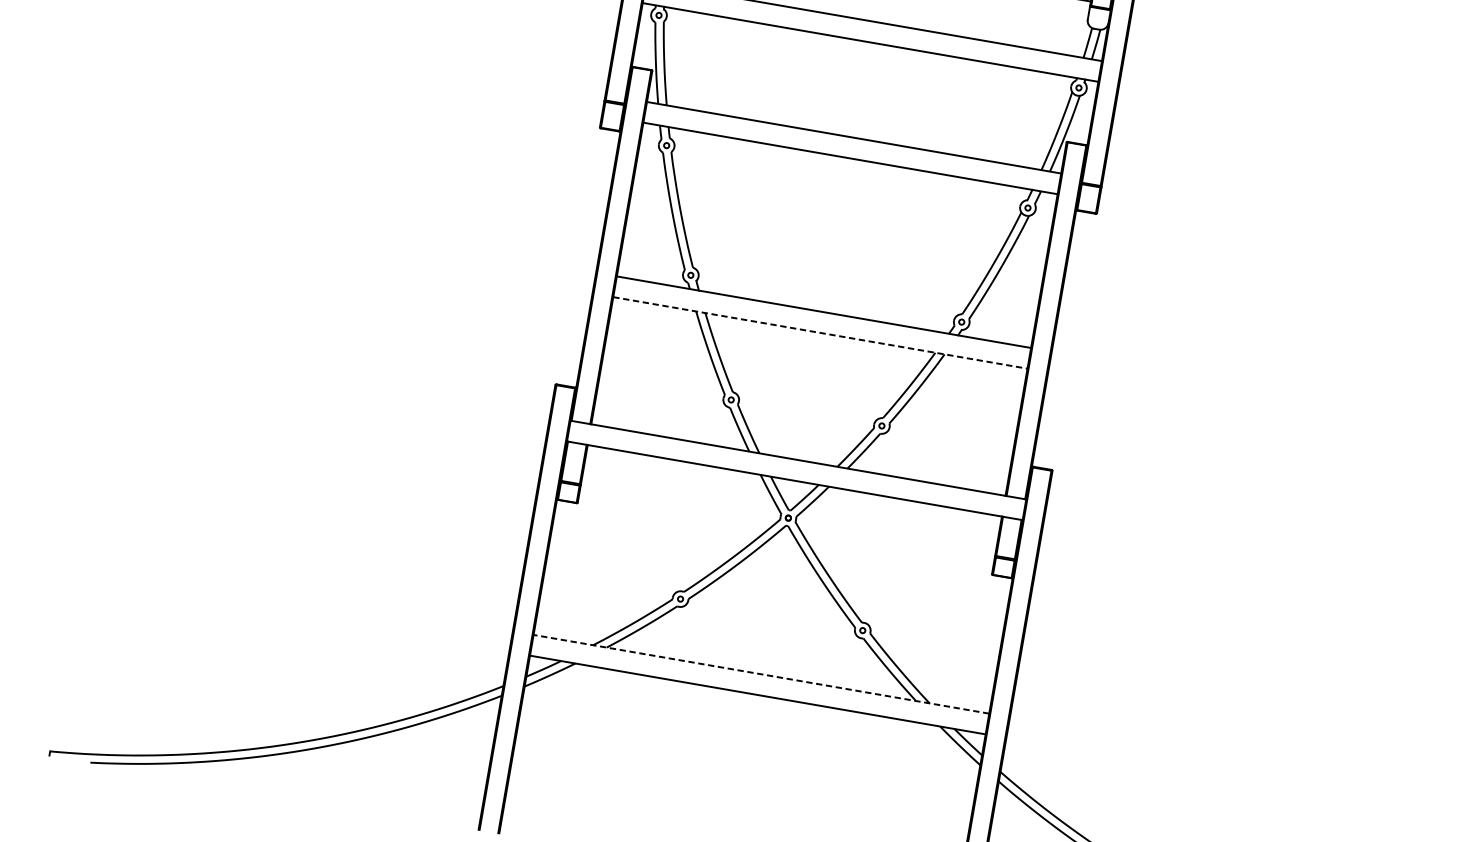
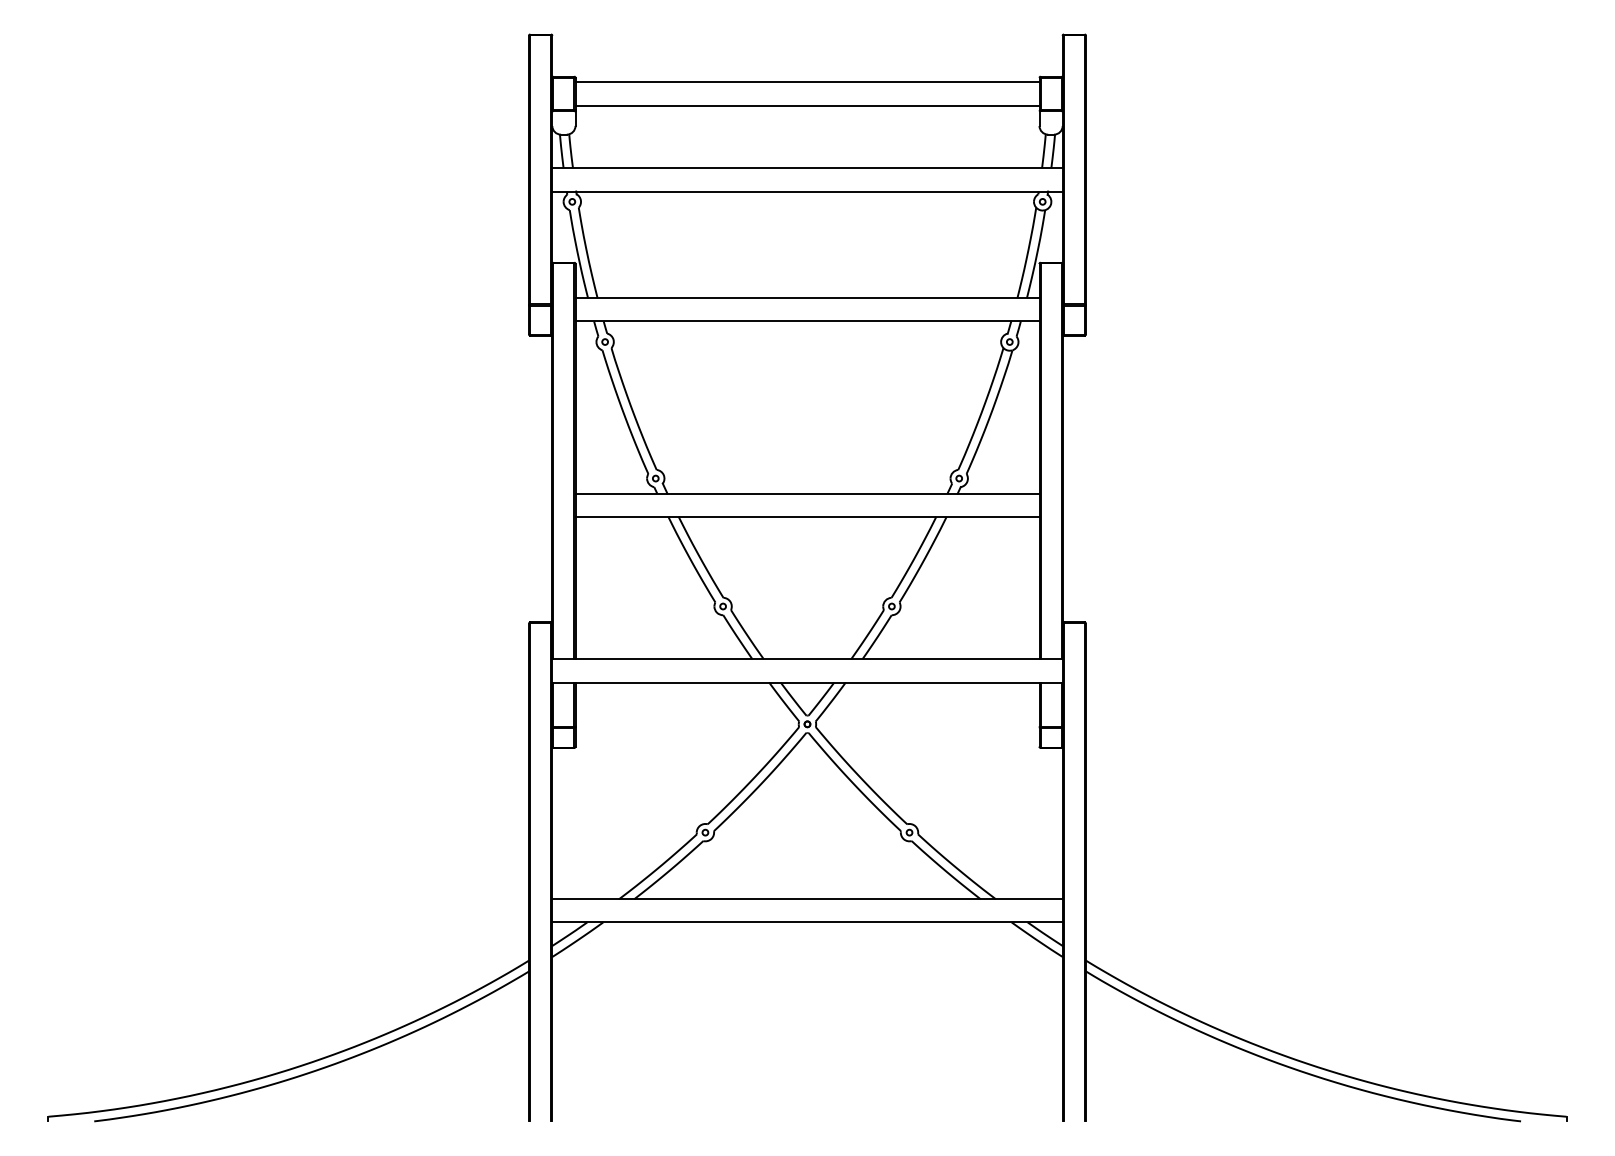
line: (820, 332) -> (807, 516), dashed -> solid
line: (761, 674) -> (807, 899), dashed -> solid

